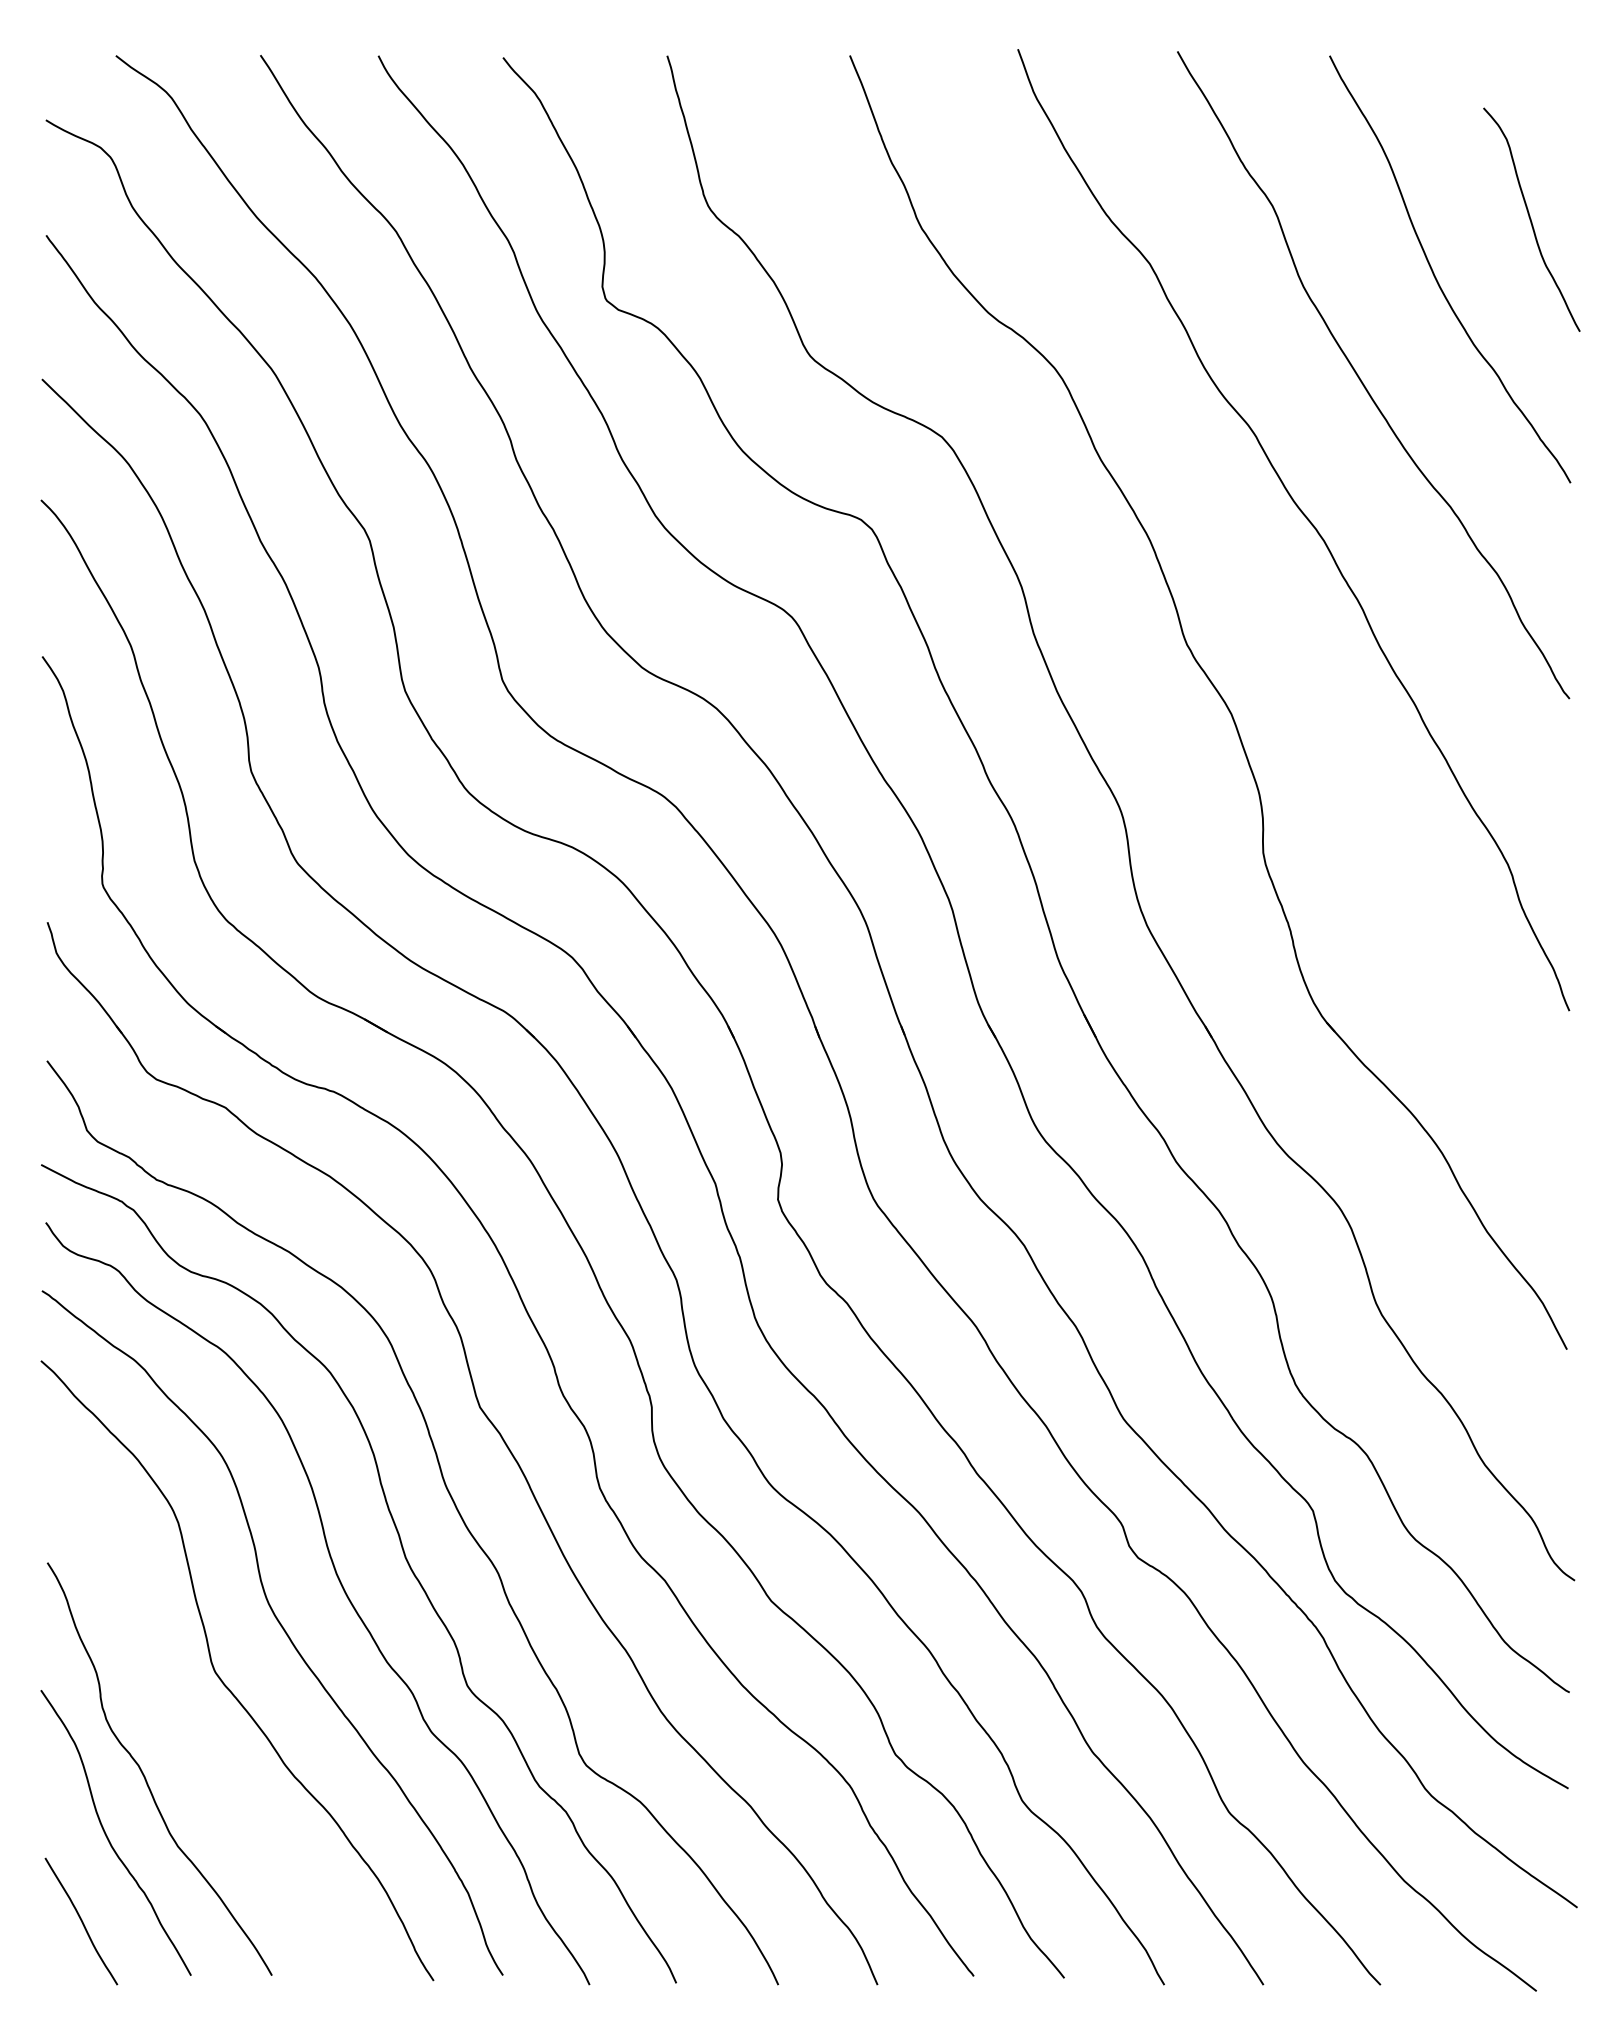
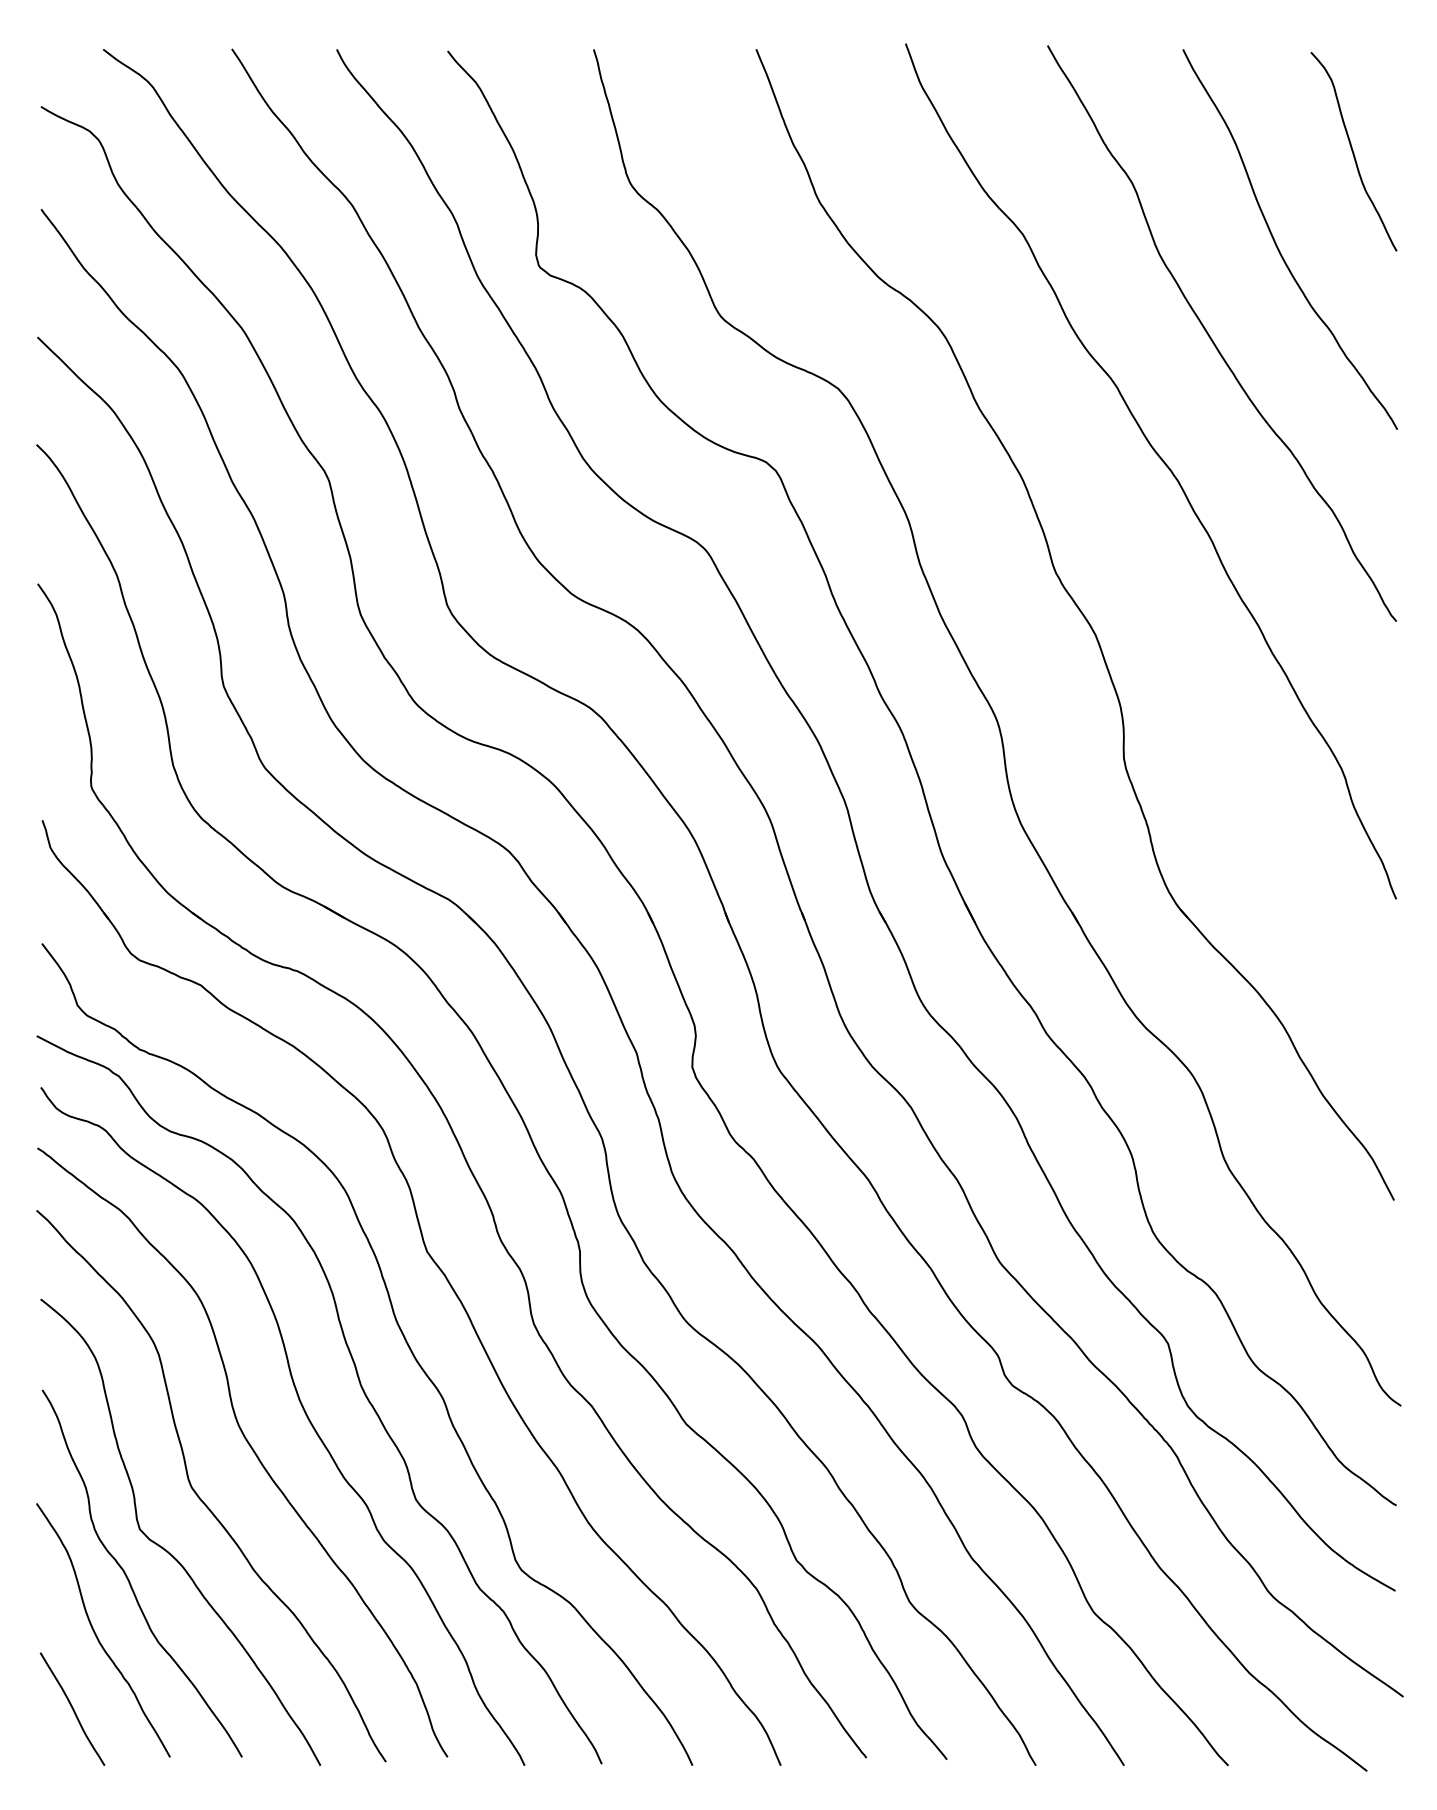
curve: (1531, 219) -> (1353, 151), moved
curve: (187, 1742) -> (166, 1549), added

